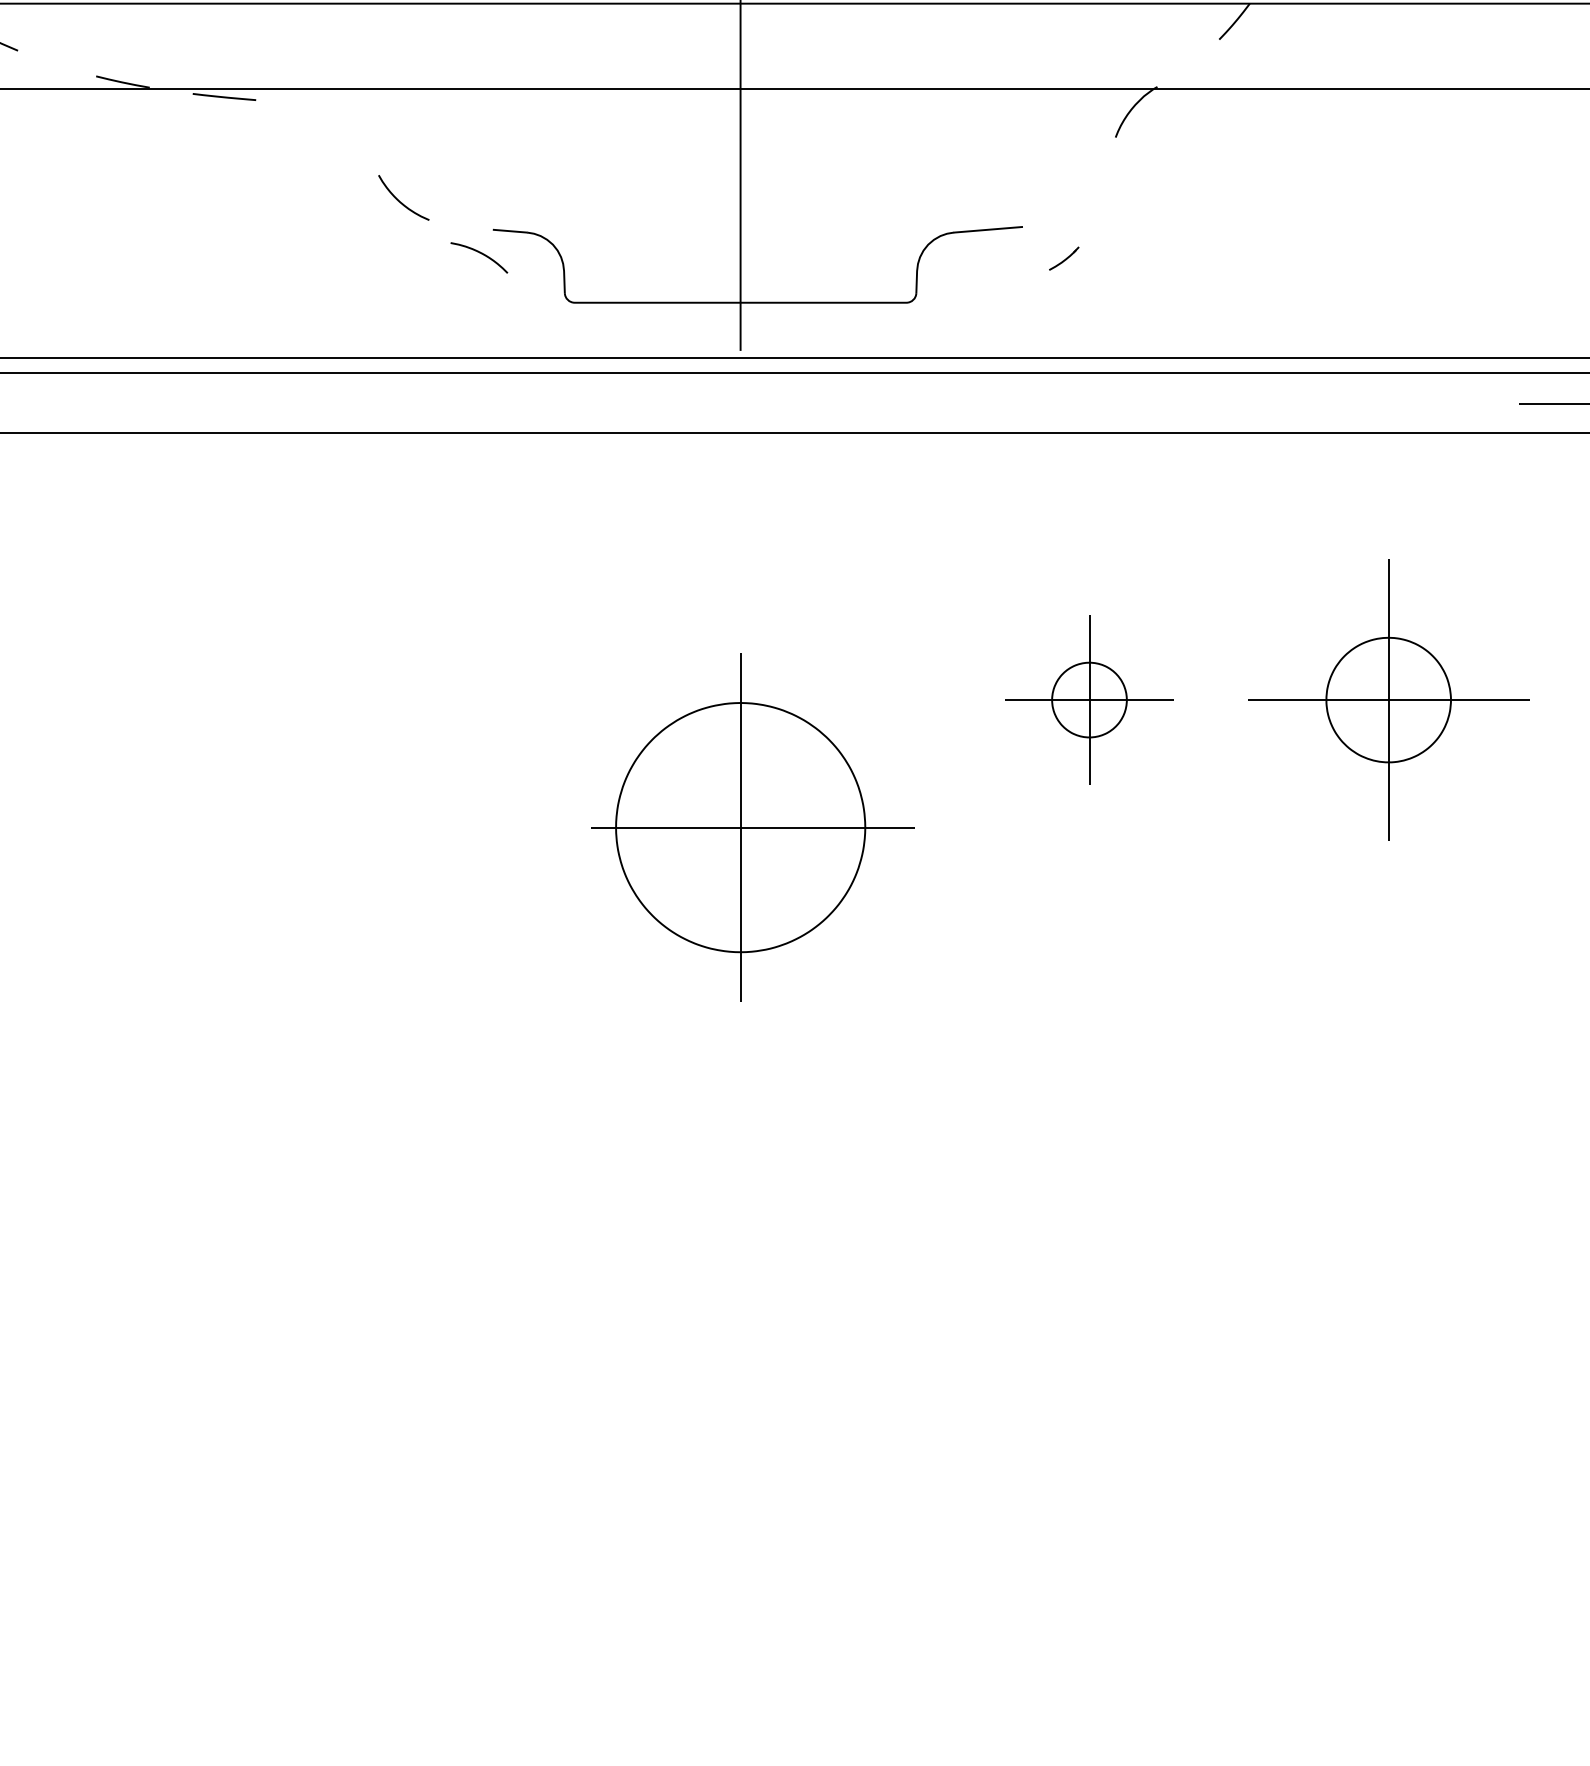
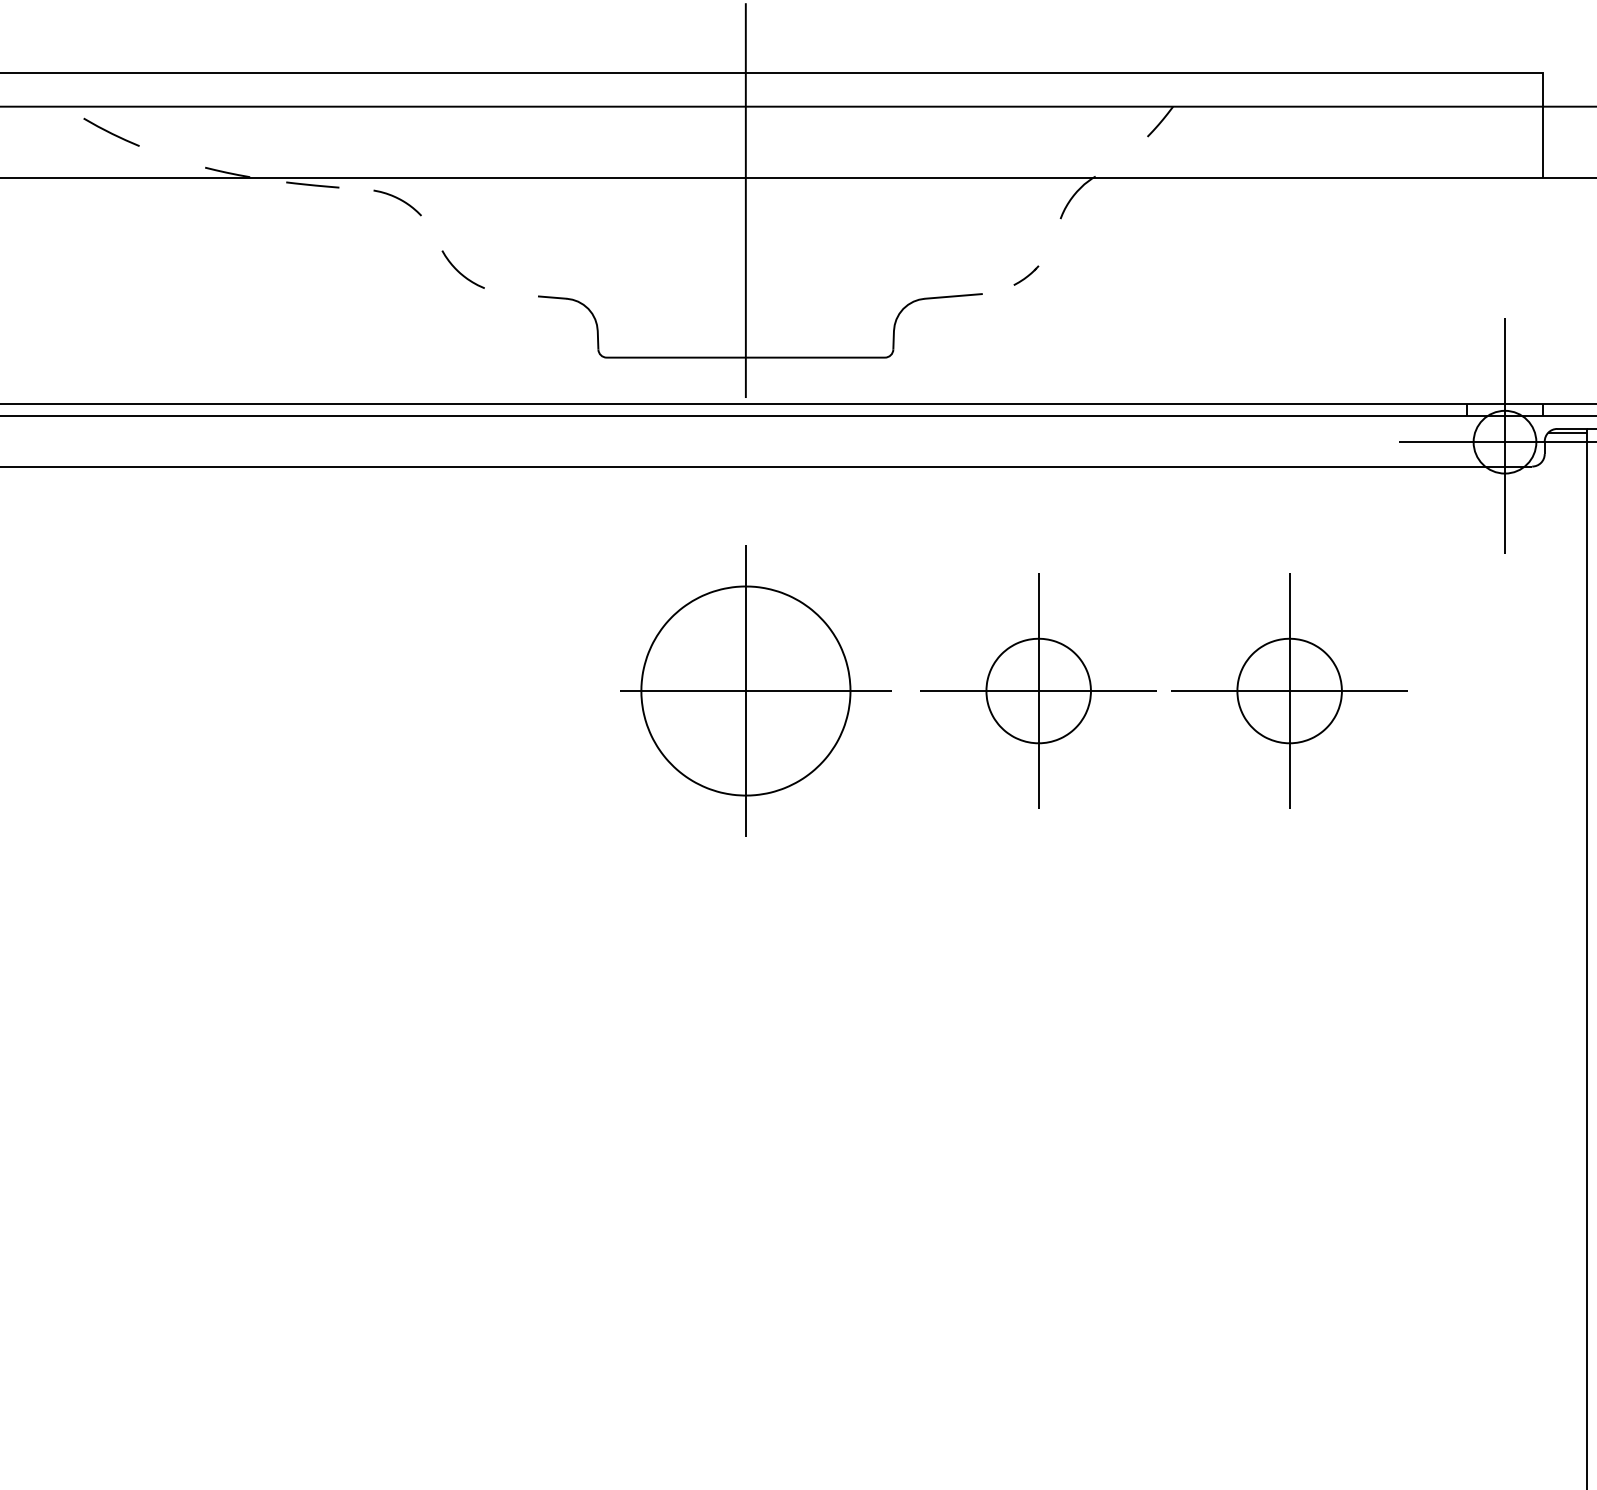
curve: (481, 254) -> (399, 200), moved
part: (1064, 258) -> (1026, 275), moved
part: (1089, 699) -> (1038, 690), size x1.67
part: (752, 826) -> (755, 690), moved

